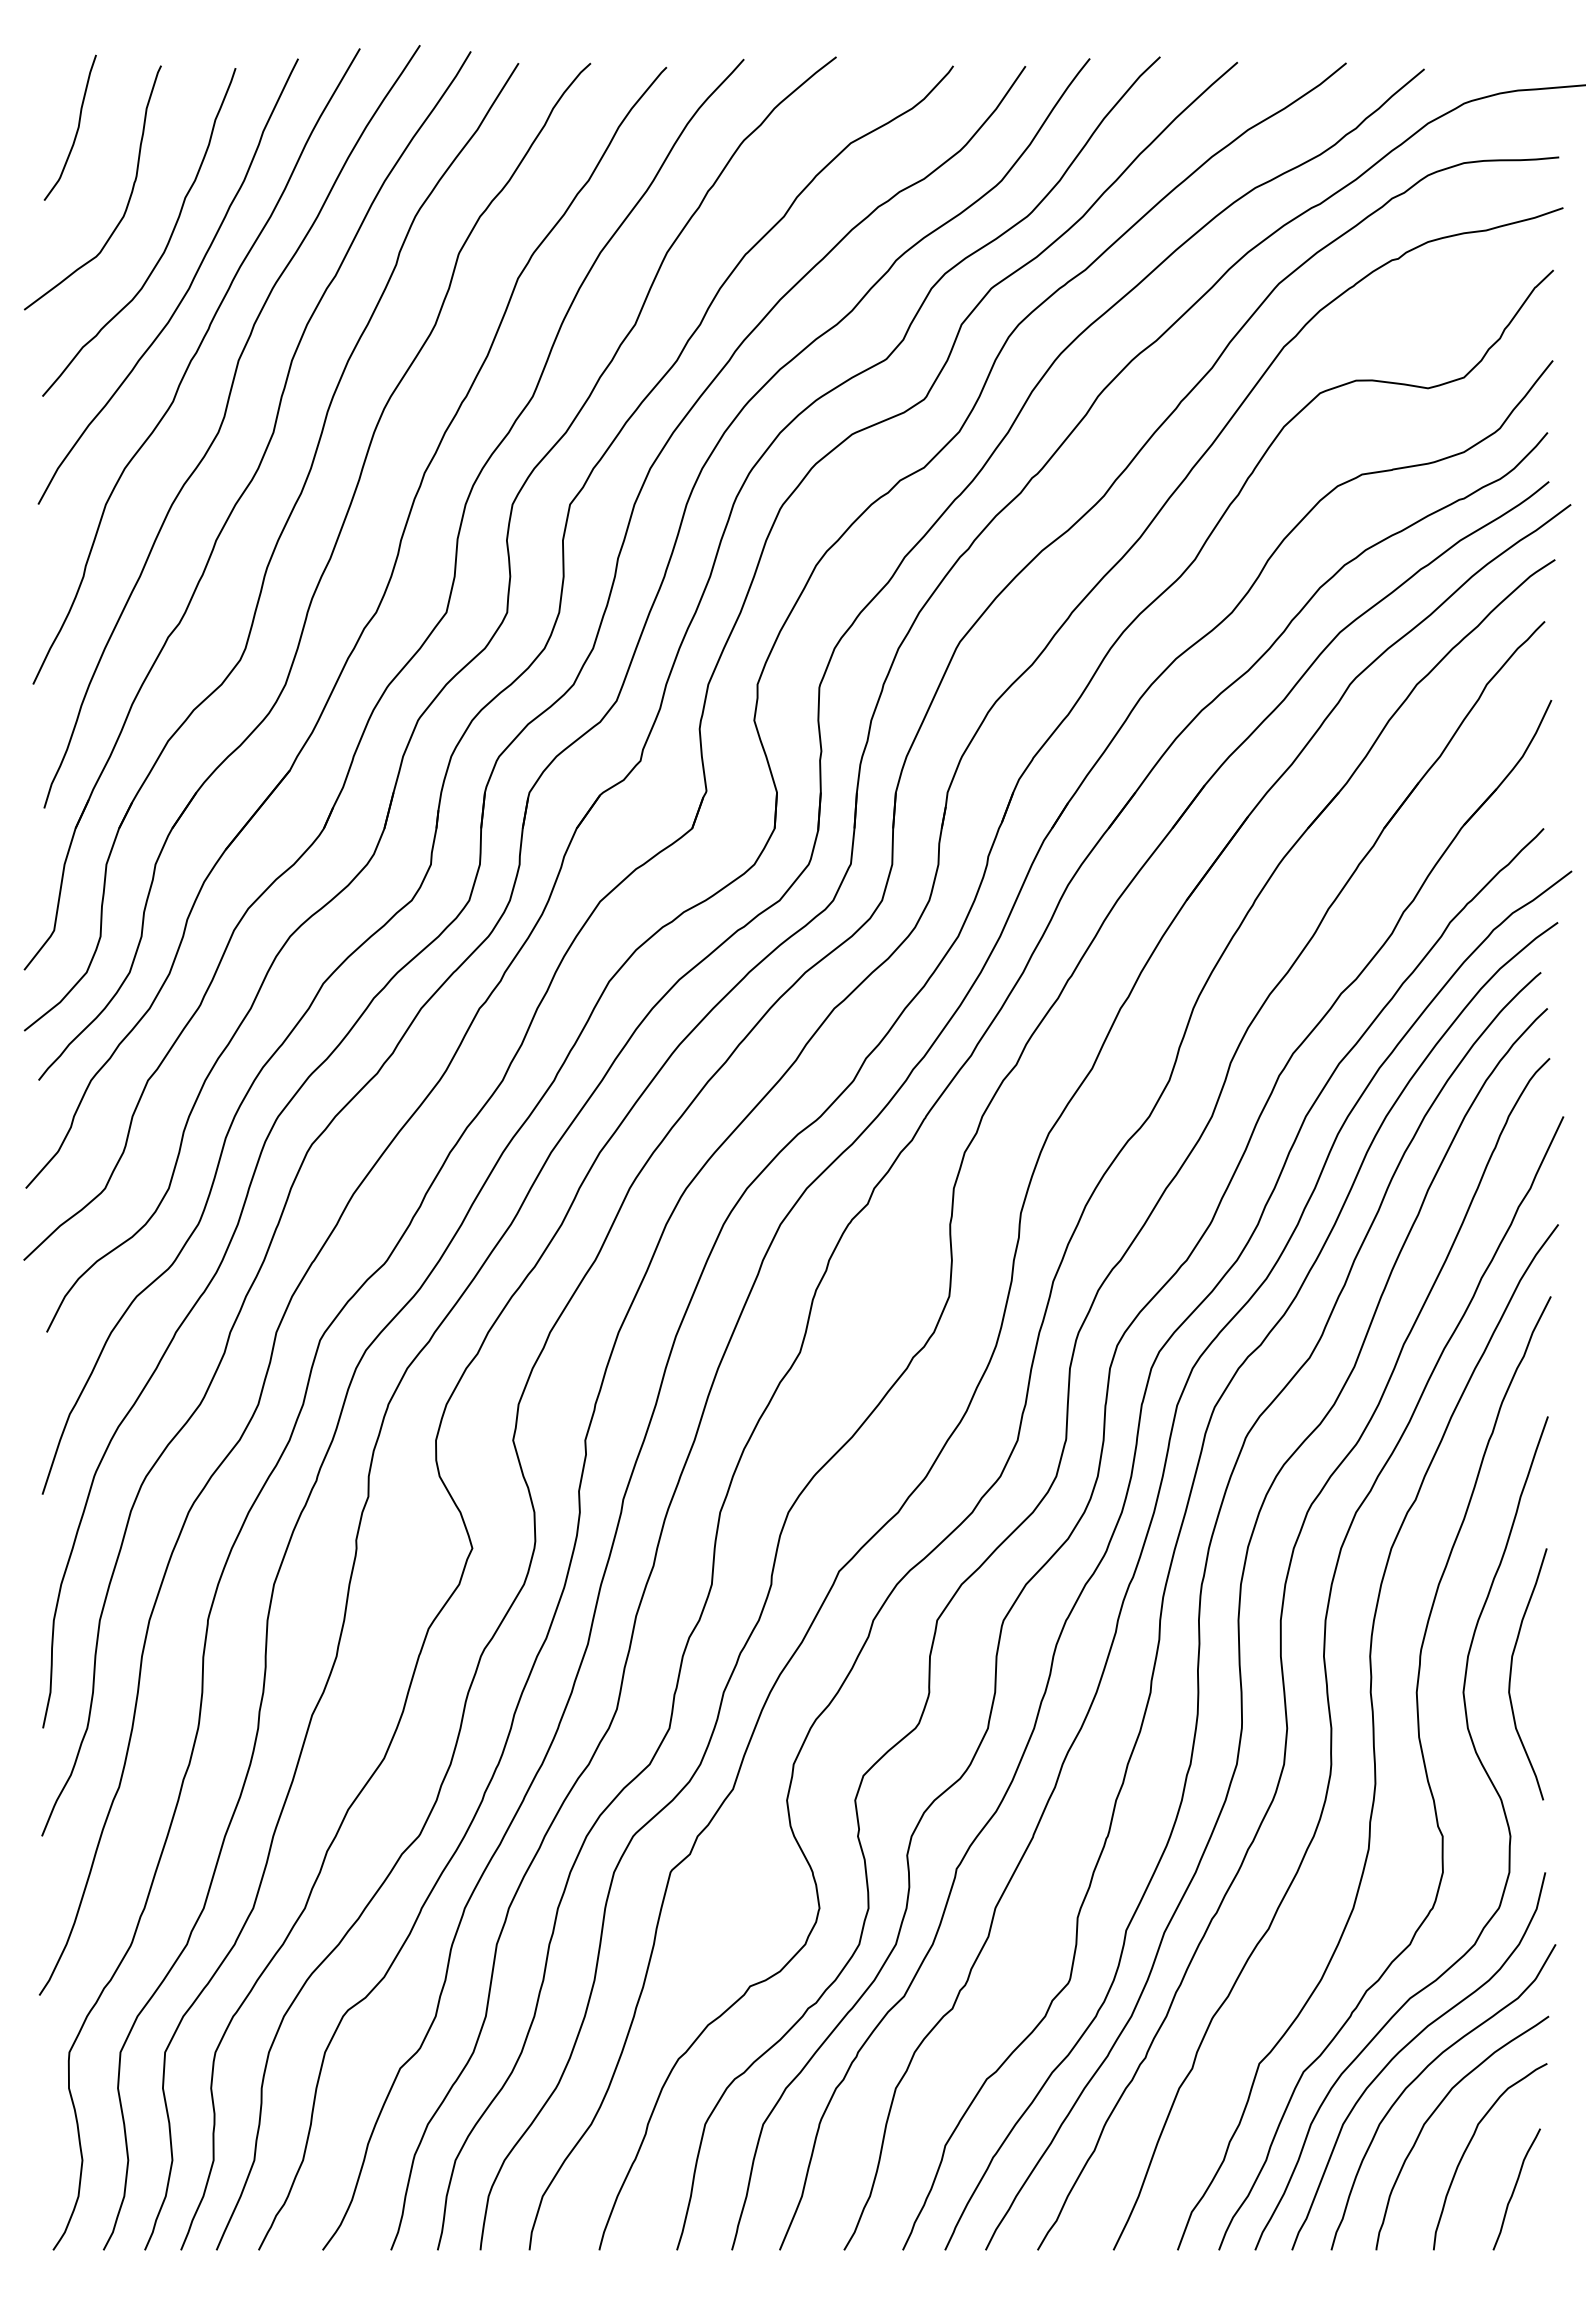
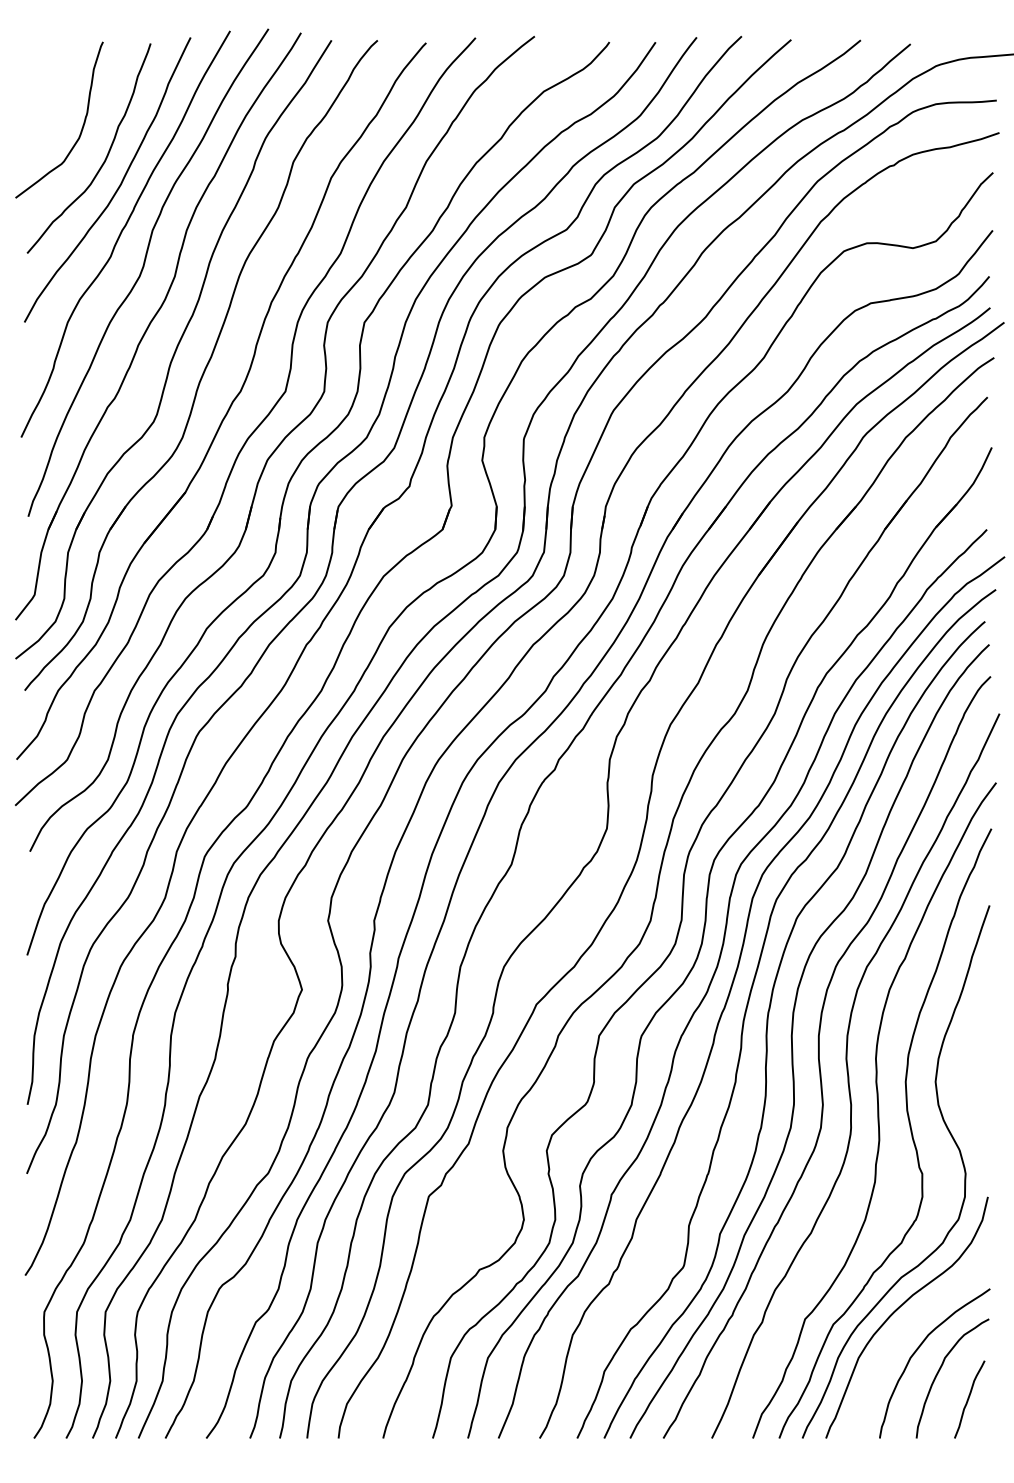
curve: (75, 130) -> (48, 83), removed
curve: (1511, 1673) -> (966, 1069), removed
curve: (1421, 2075) -> (908, 1326), removed

